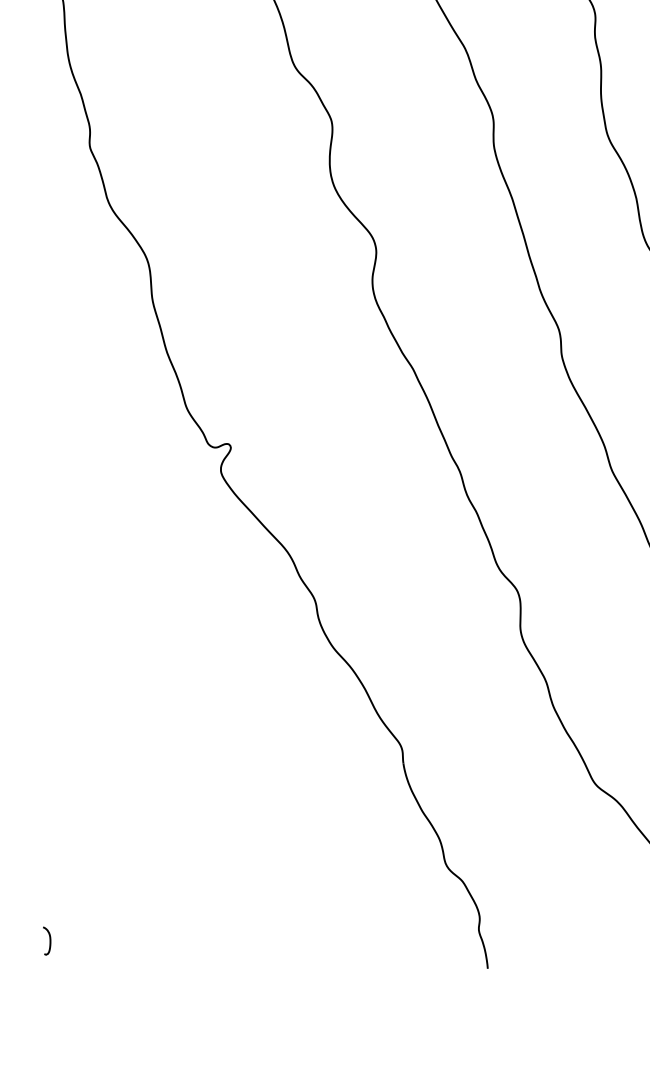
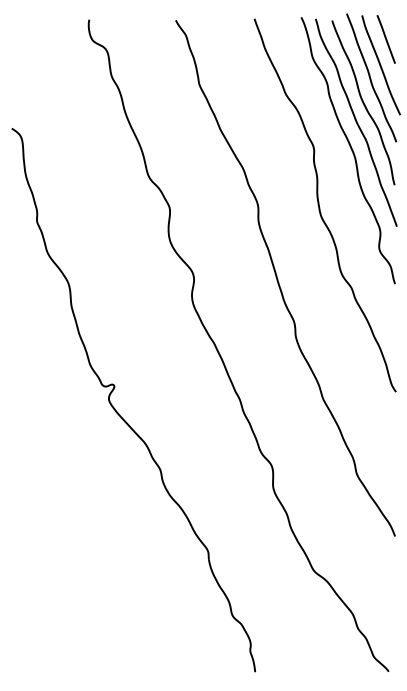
curve: (48, 940) -> (14, 656), removed

